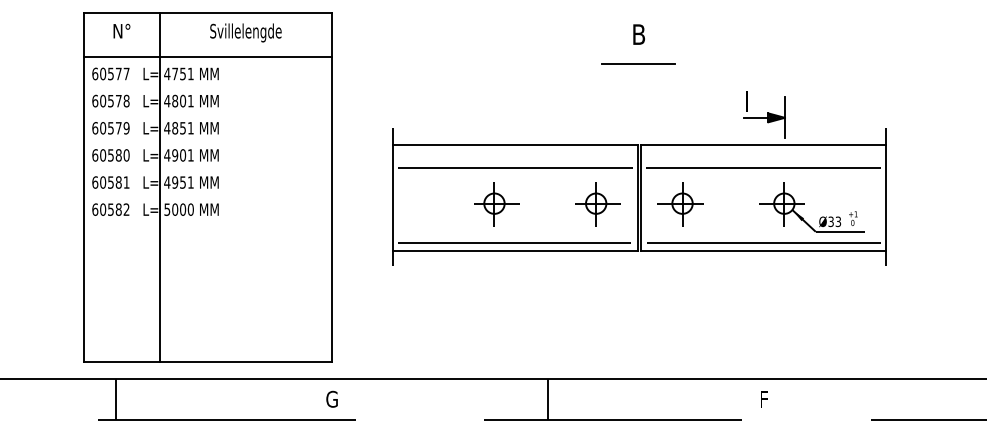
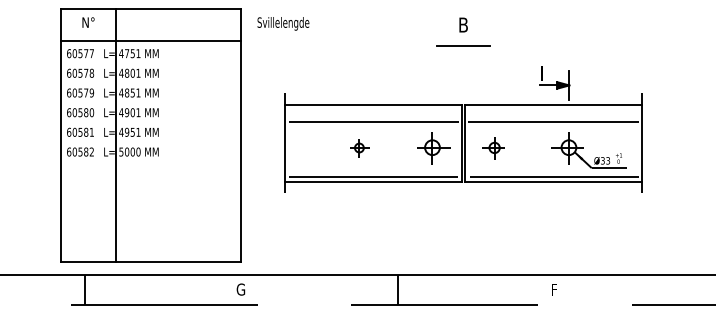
text: (246, 32) -> (283, 23), moved
part: (496, 204) -> (360, 148), size x0.6
part: (680, 204) -> (493, 148), size x0.7

